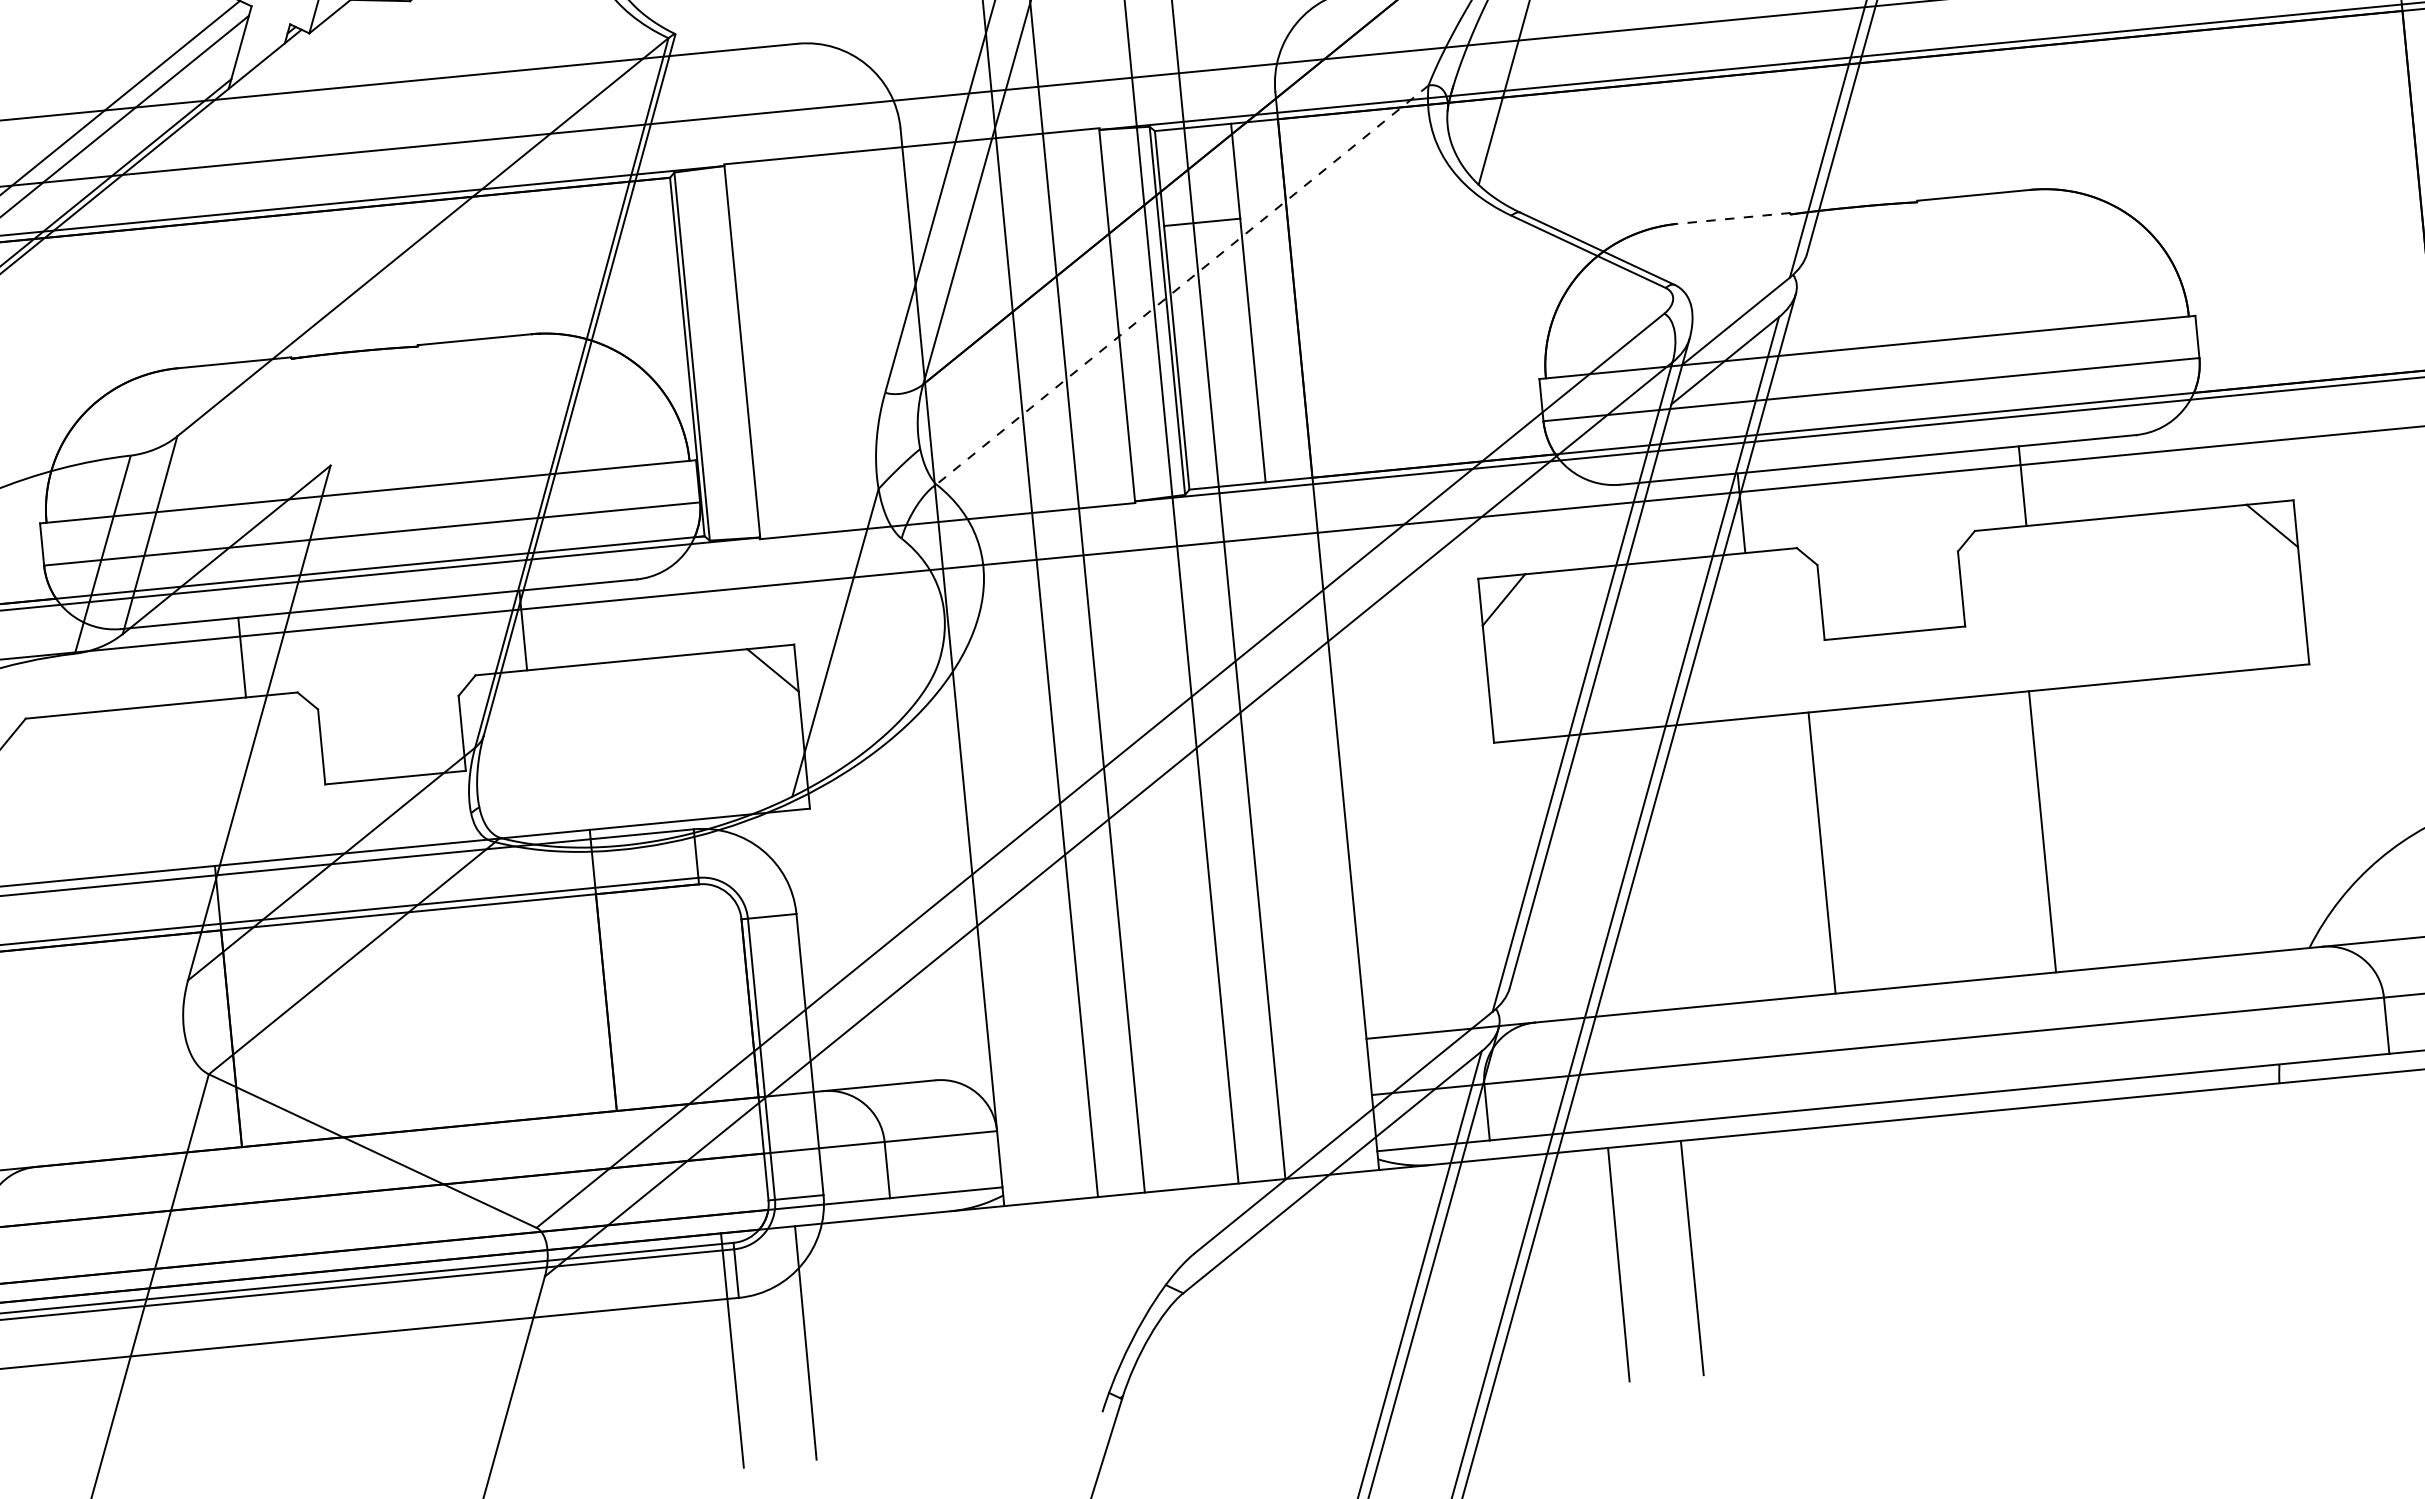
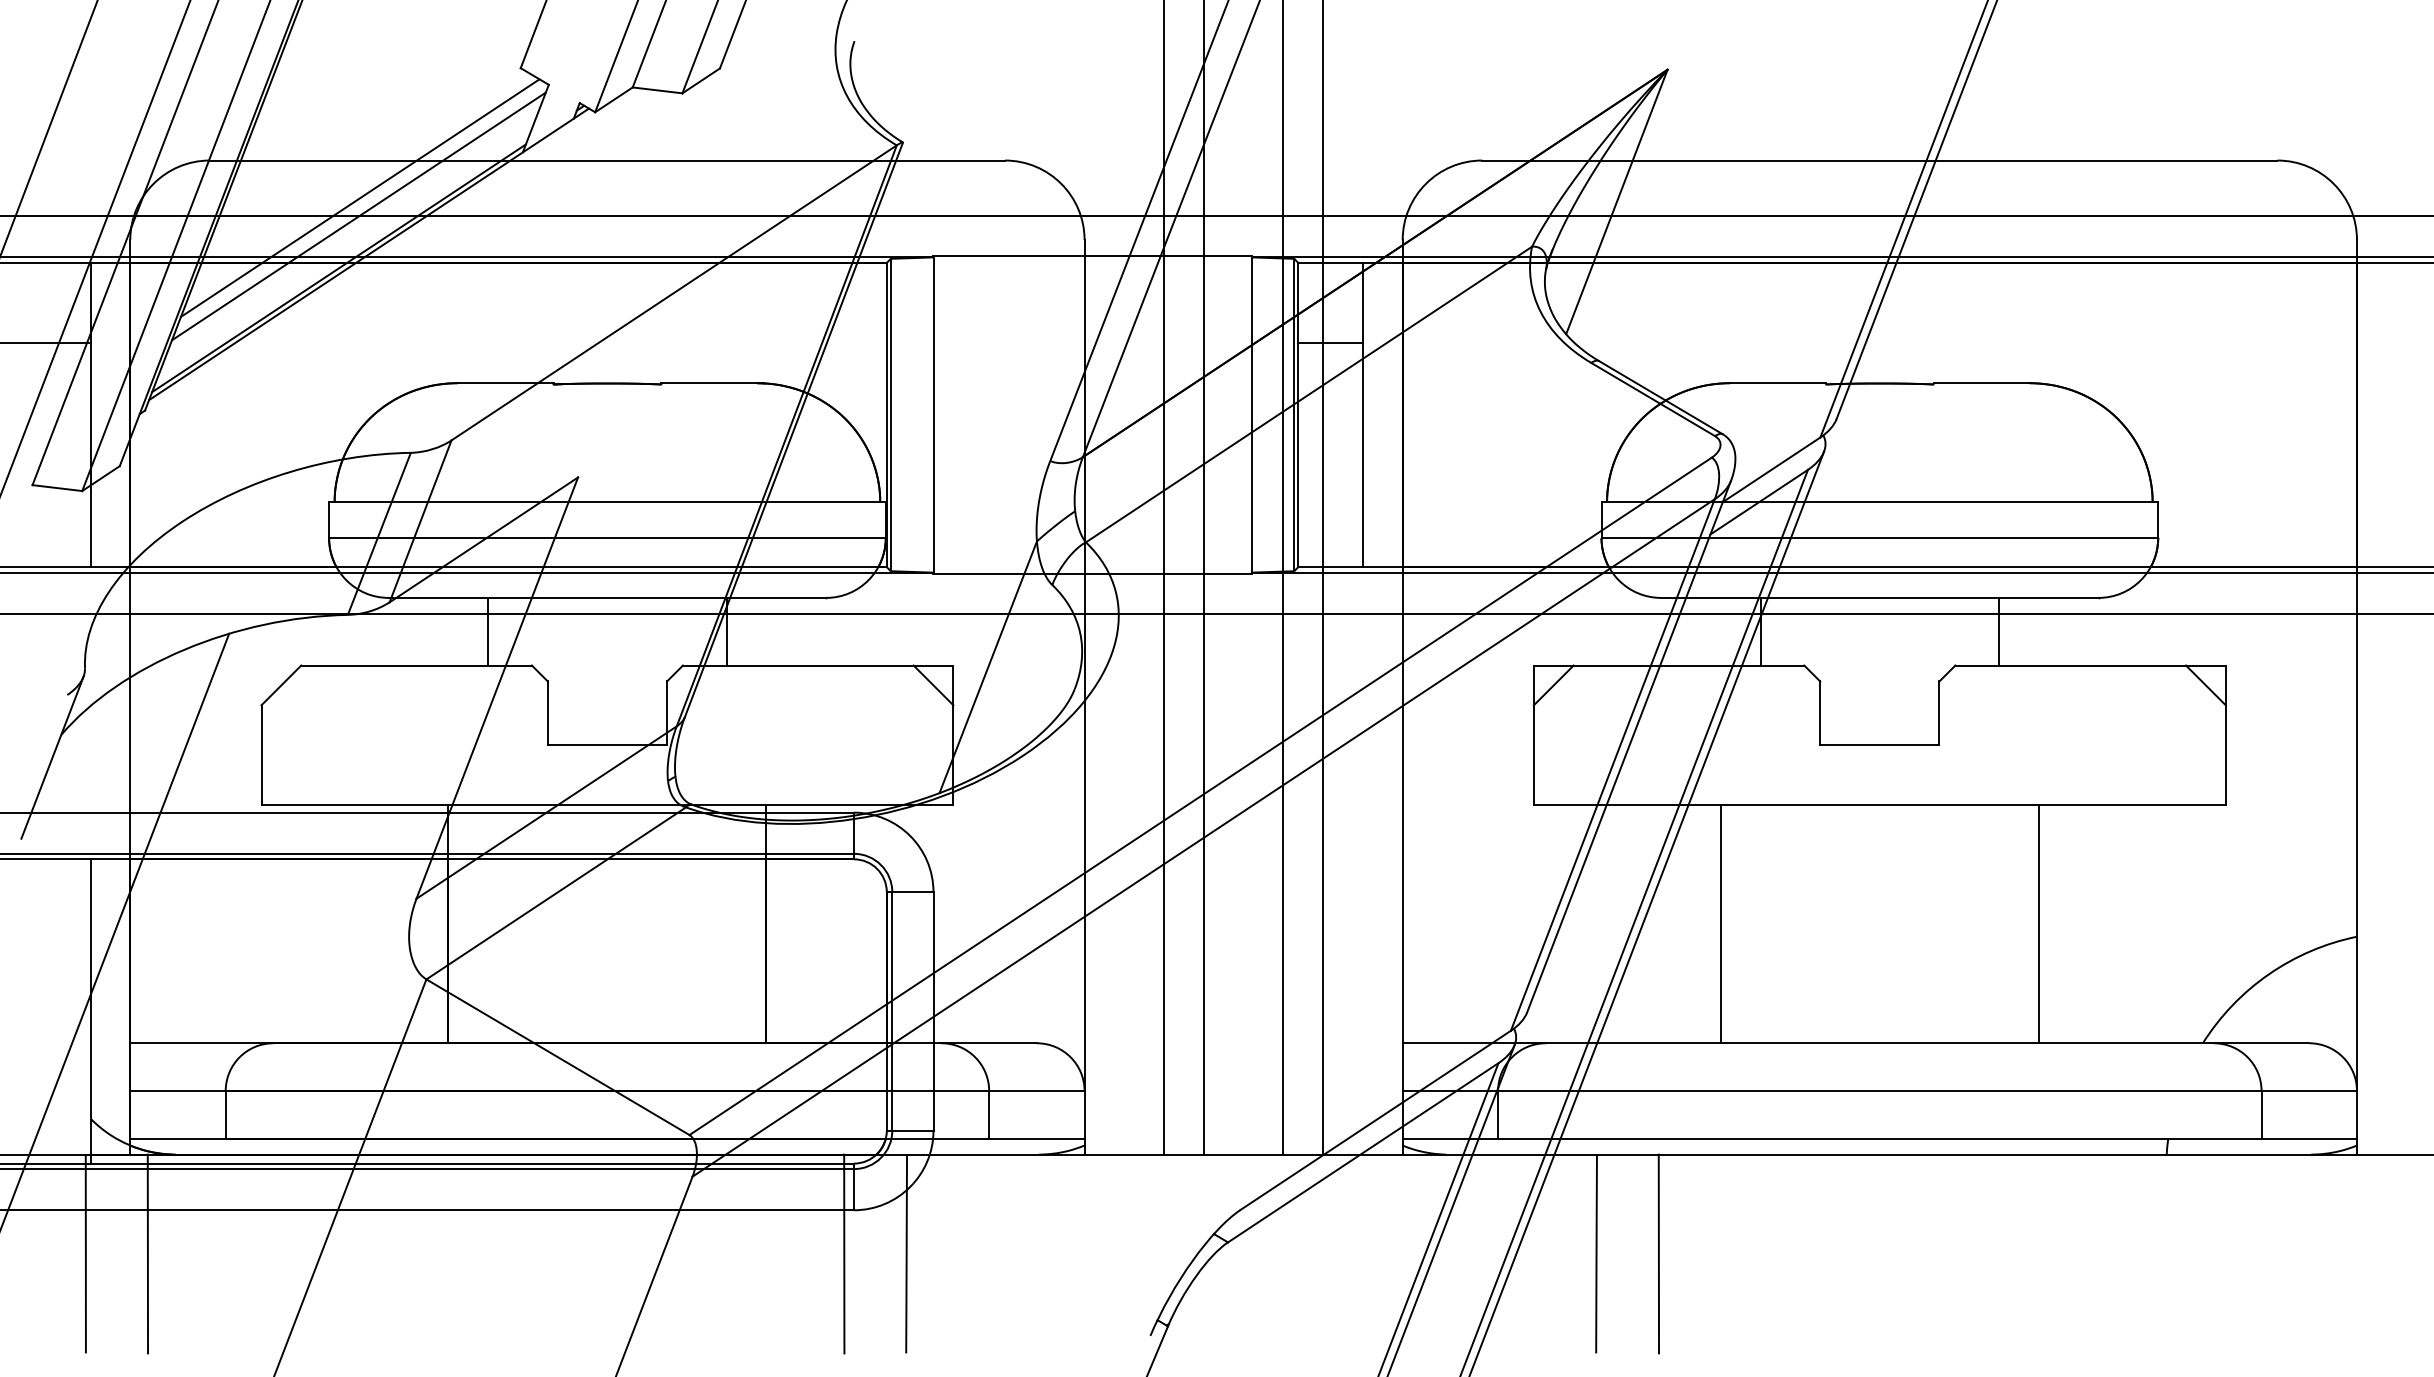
line: (1733, 218) -> (1777, 383), dashed -> solid
line: (1181, 285) -> (1308, 394), dashed -> solid
line: (2042, 831) -> (2038, 923), moved
line: (1821, 852) -> (1720, 923), moved

